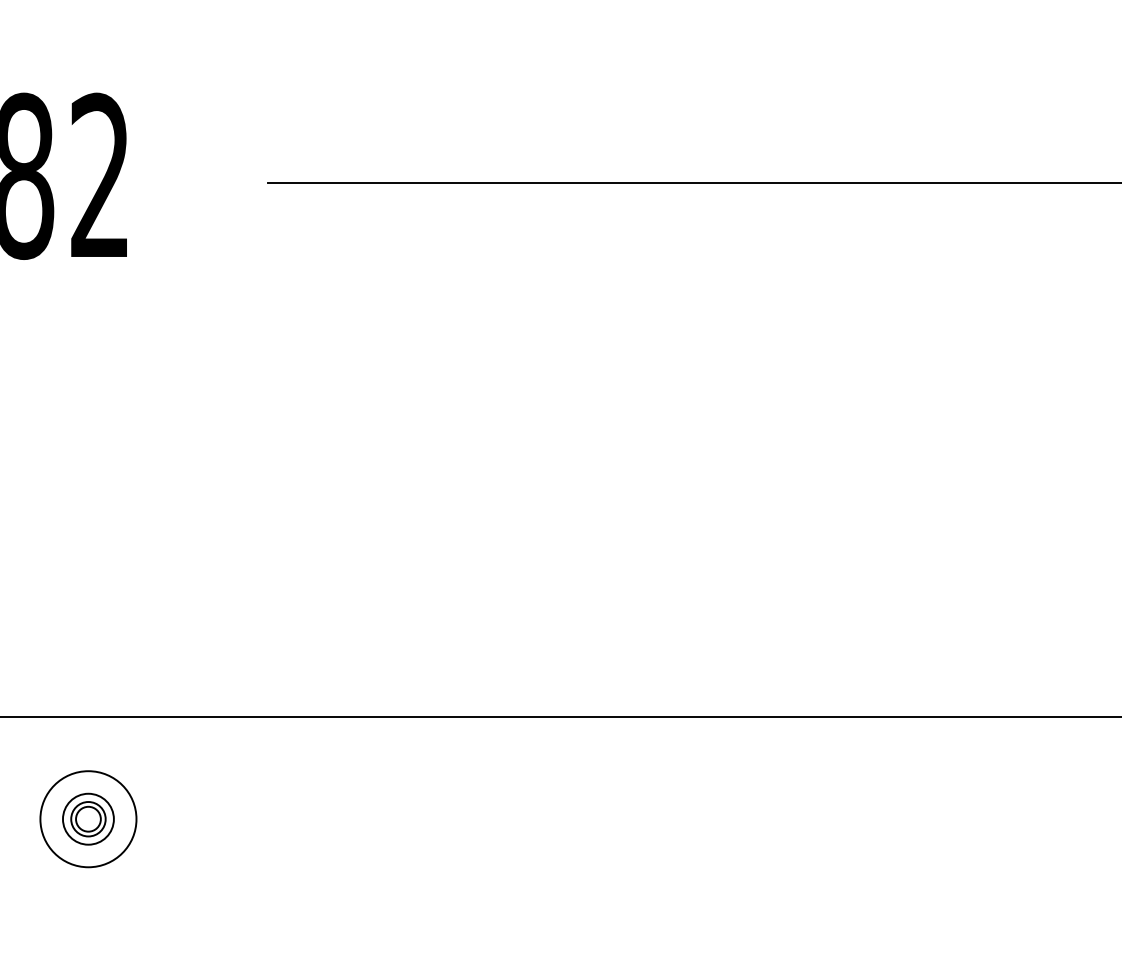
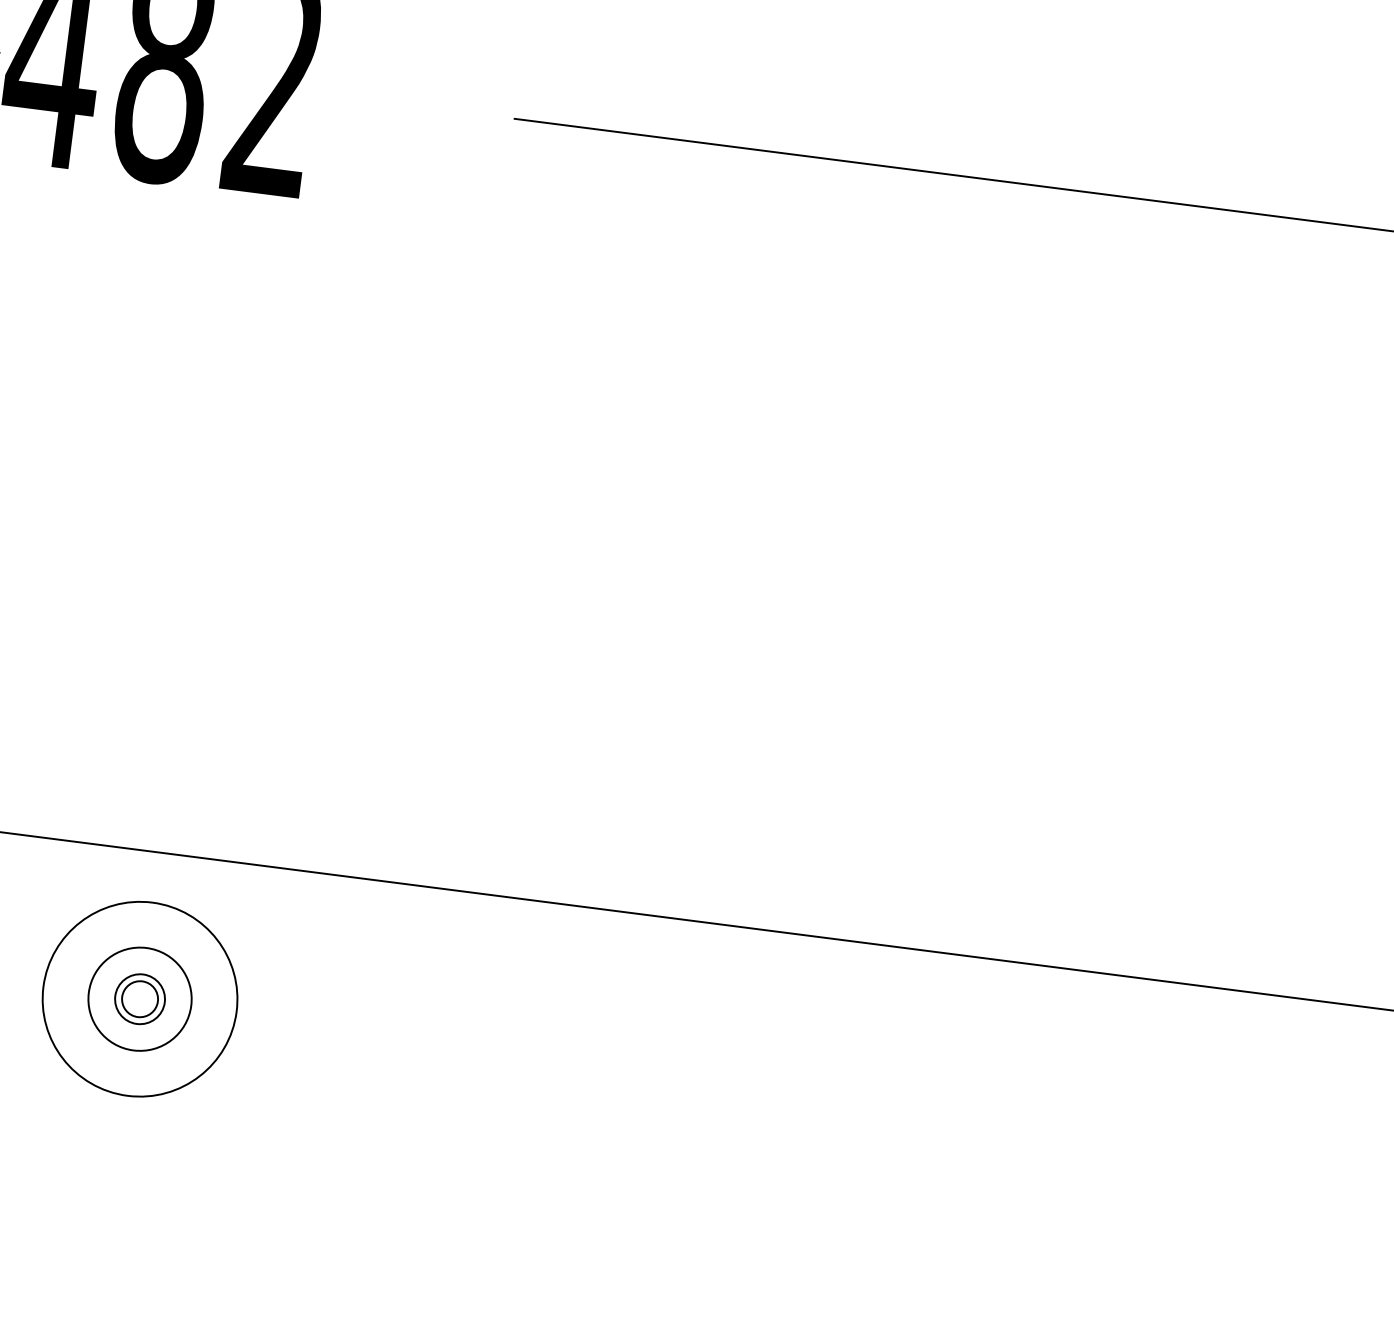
circle: (87, 818) -> (138, 997), size x1.4
circle: (88, 819) -> (140, 999), size x1.4

